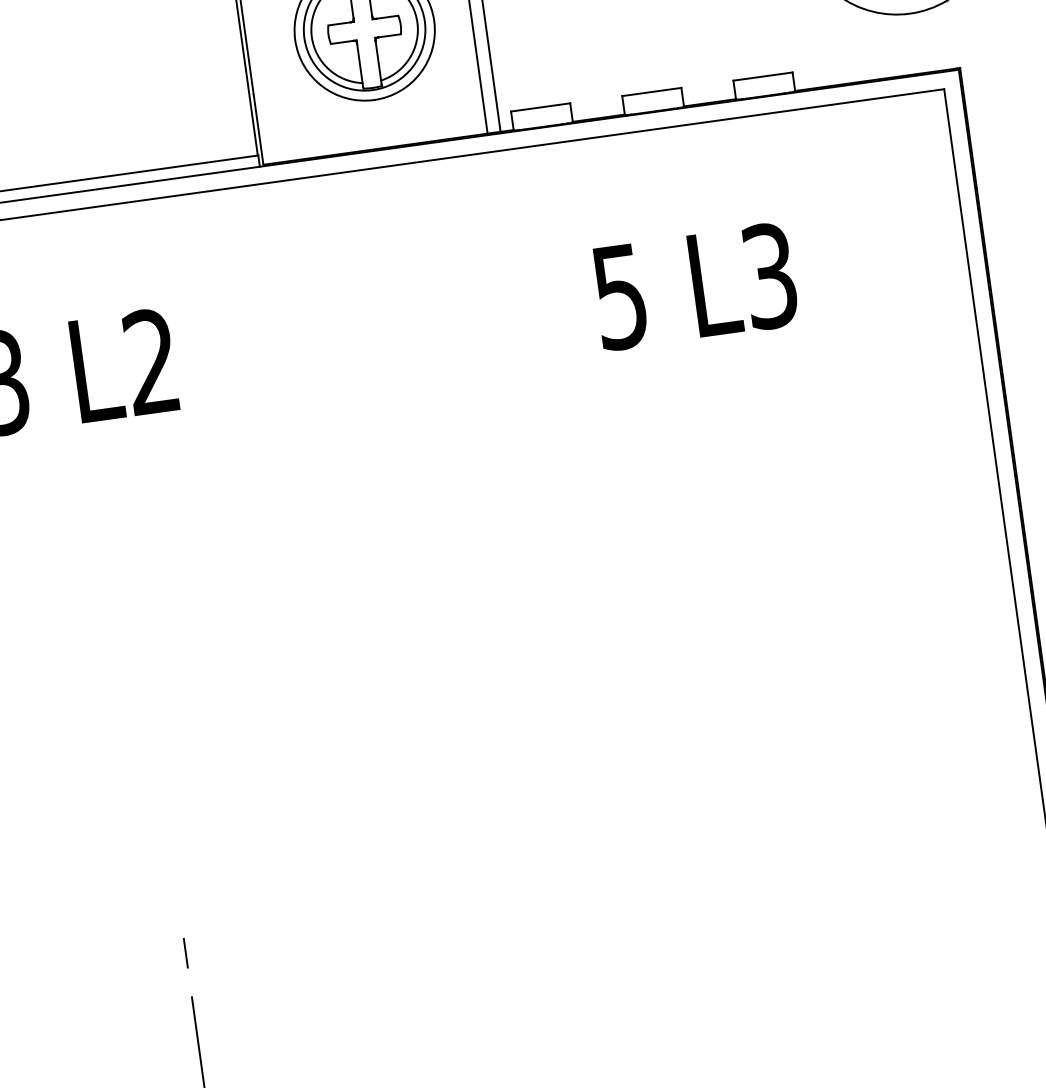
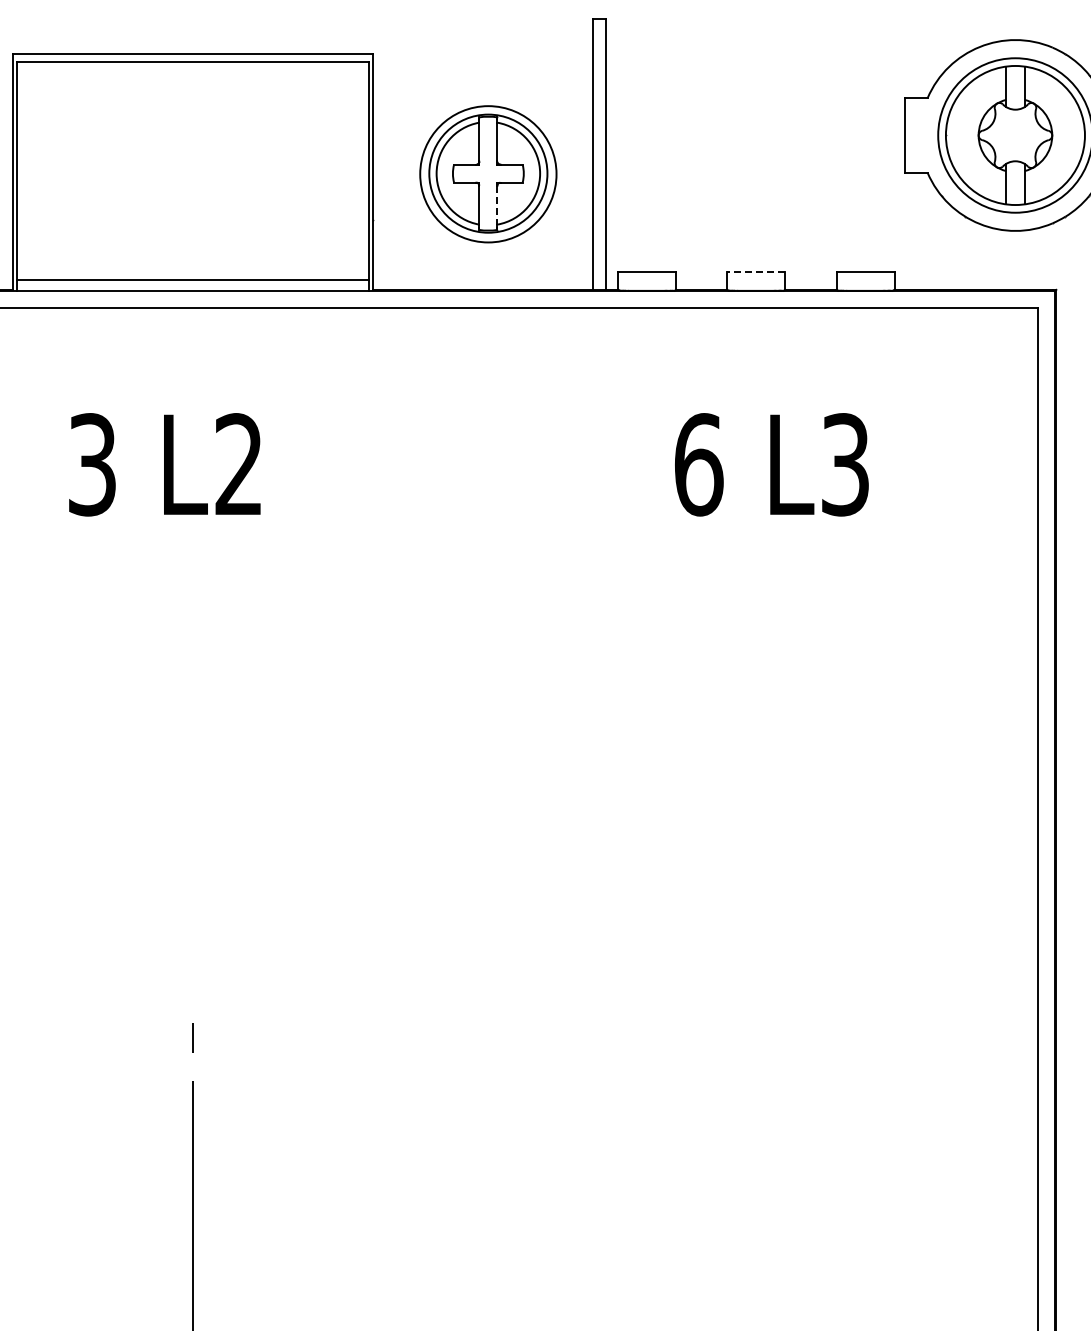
line: (378, 61) -> (497, 205), solid -> dashed
line: (650, 91) -> (755, 271), solid -> dashed
text: (621, 296) -> (699, 464), 5 -> 6

